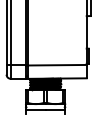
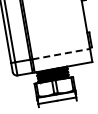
line: (57, 65) -> (61, 54), solid -> dashed

